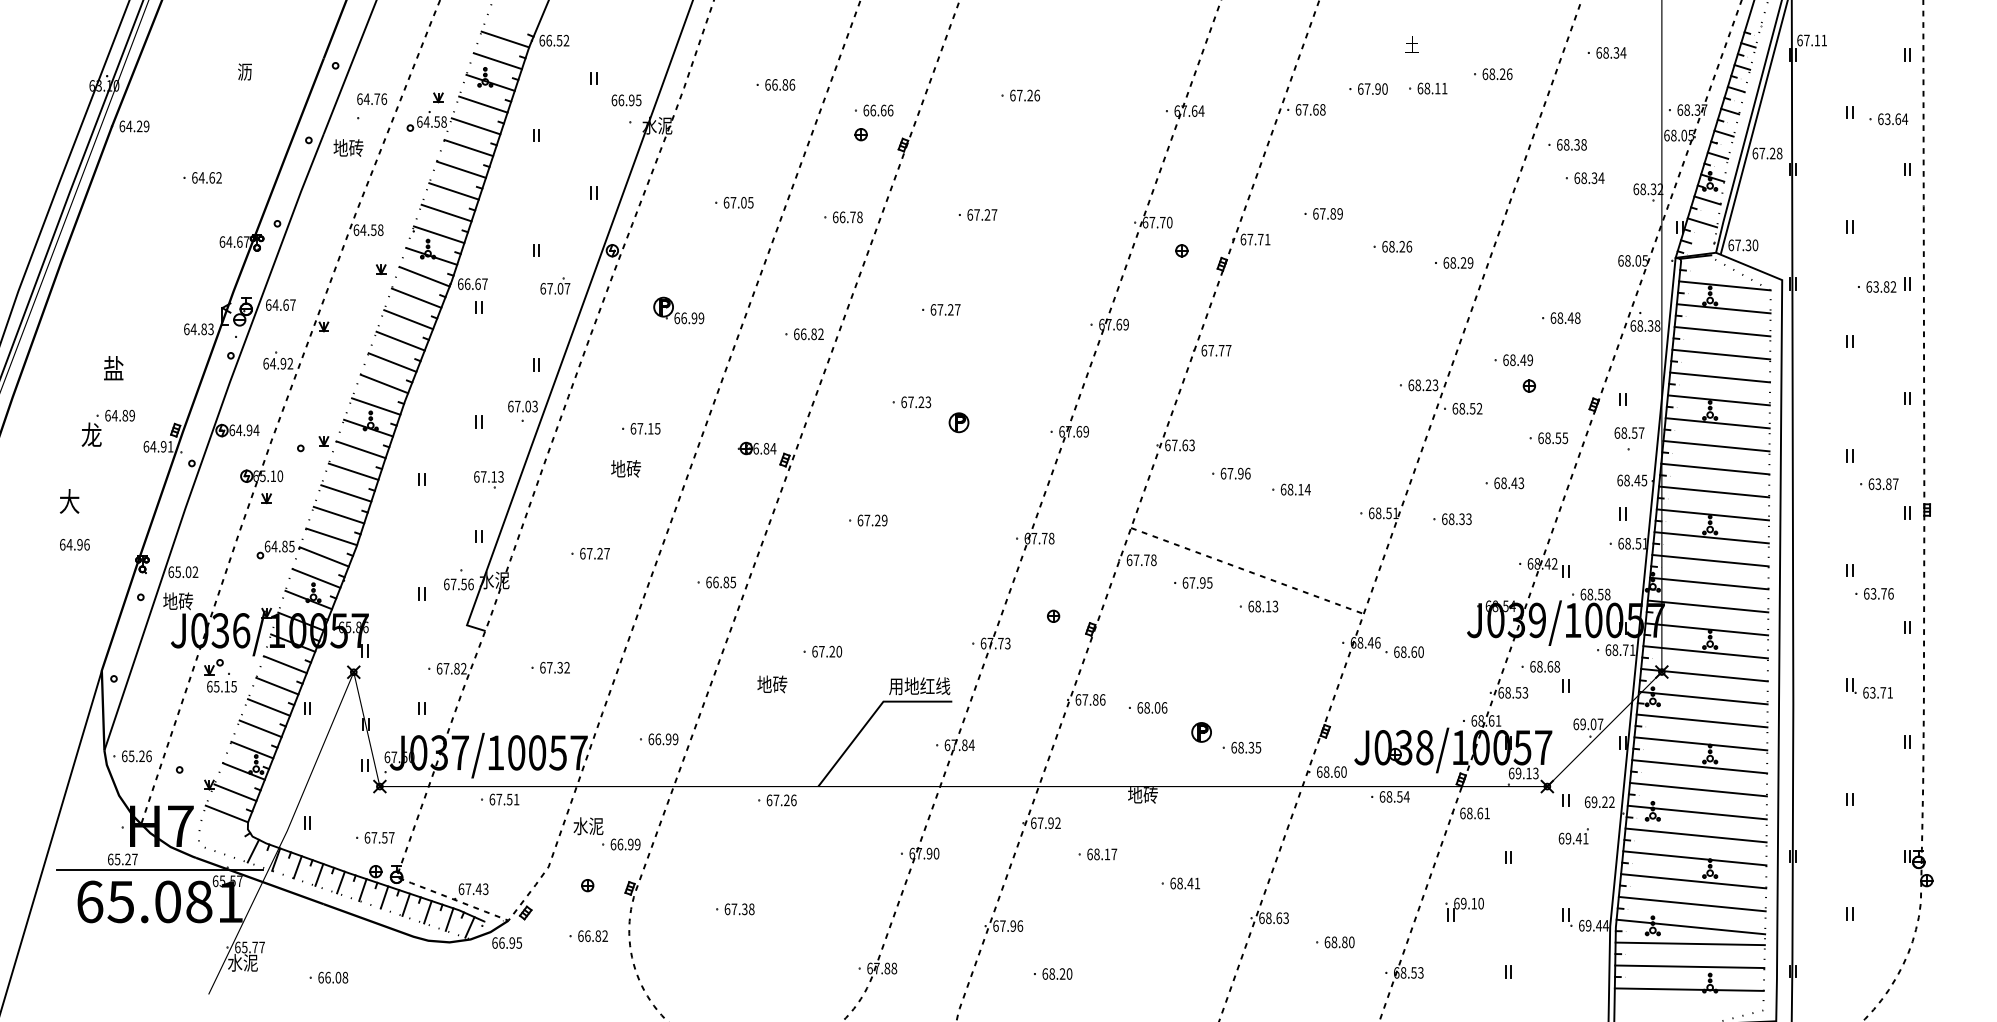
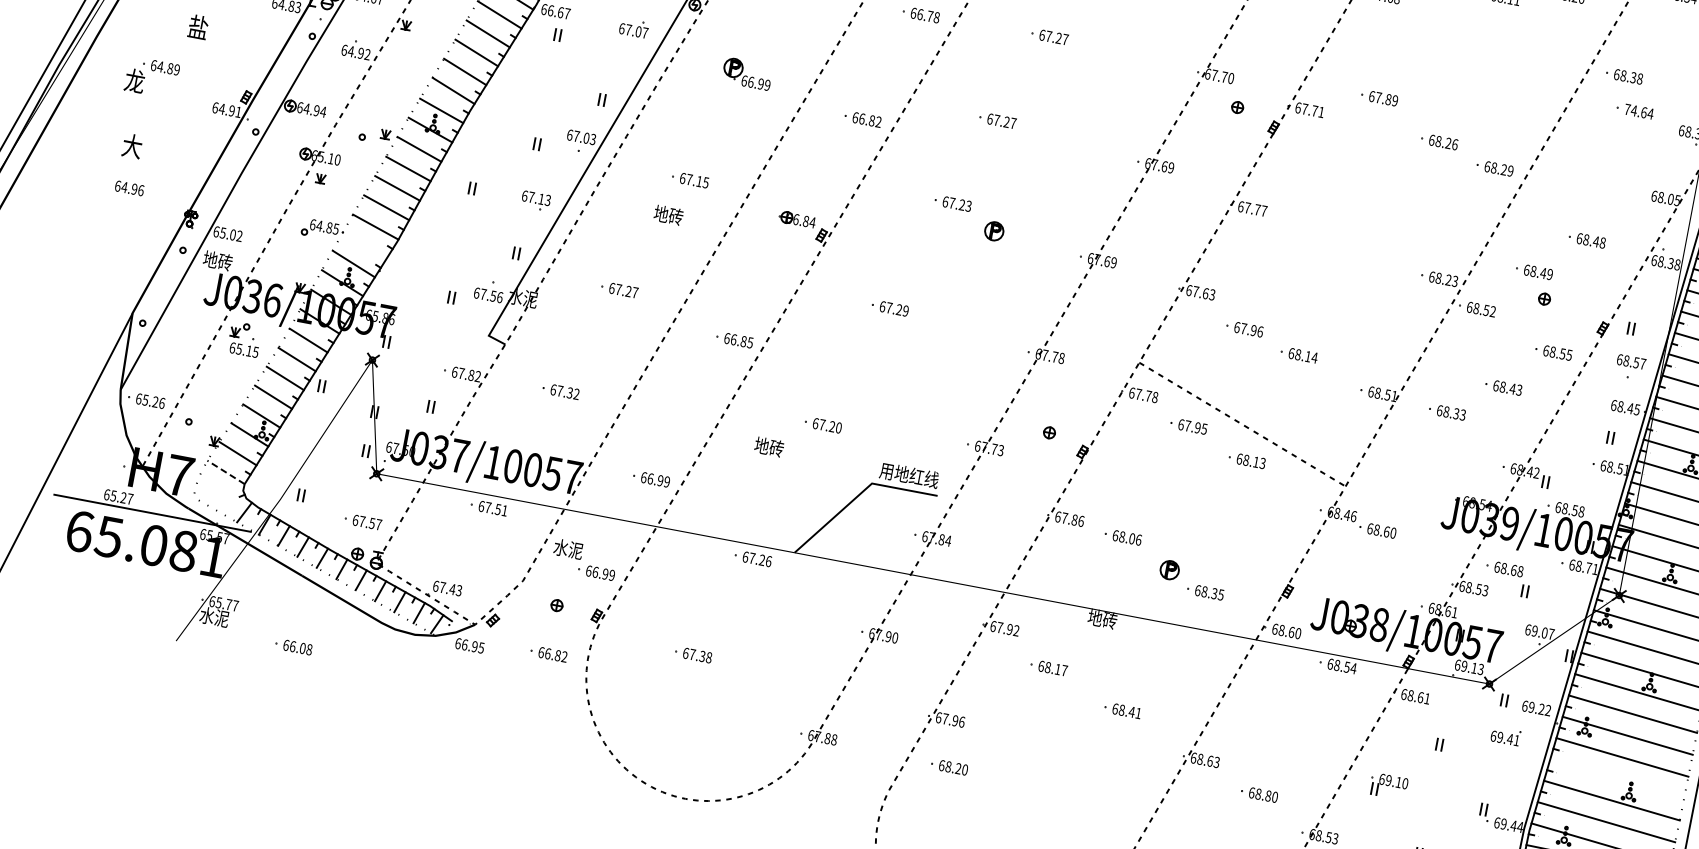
text: (1585, 178) -> (1635, 111), 68.34 -> 74.64
text: (107, 427) -> (151, 76), moved
line: (323, 556) -> (364, 244), removed
line: (226, 814) -> (225, 472), solid -> dashed
line: (1694, 858) -> (1616, 779), removed
text: (1053, 973) -> (949, 766), moved

